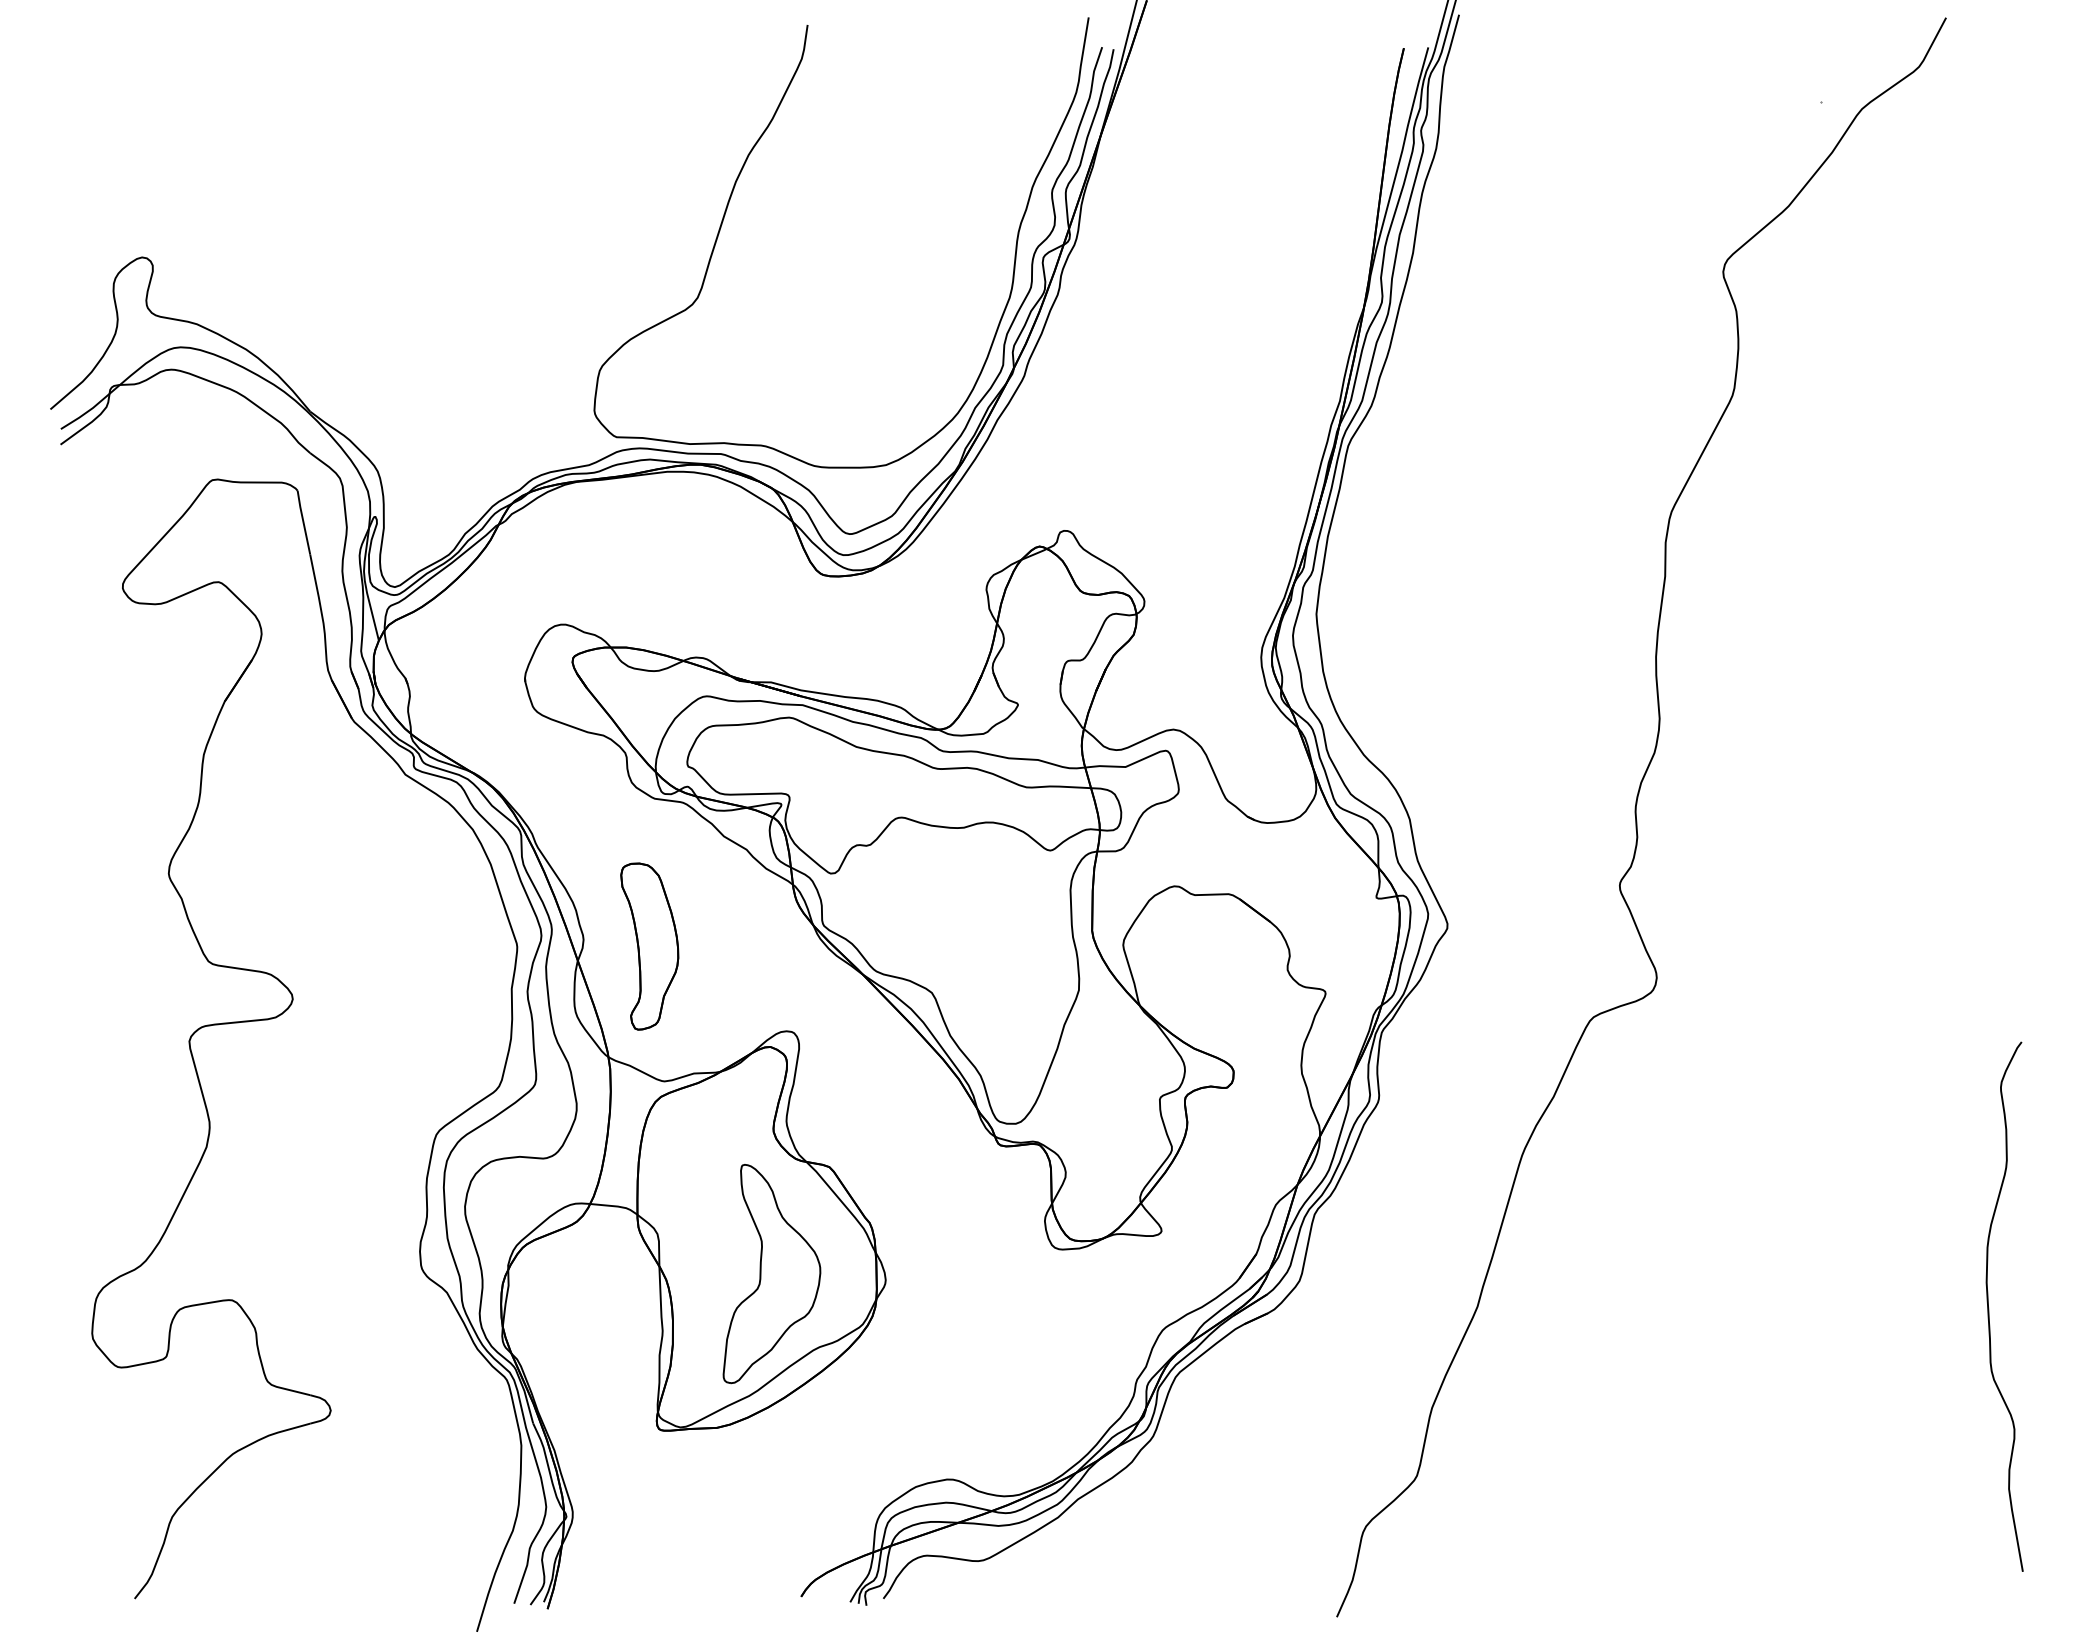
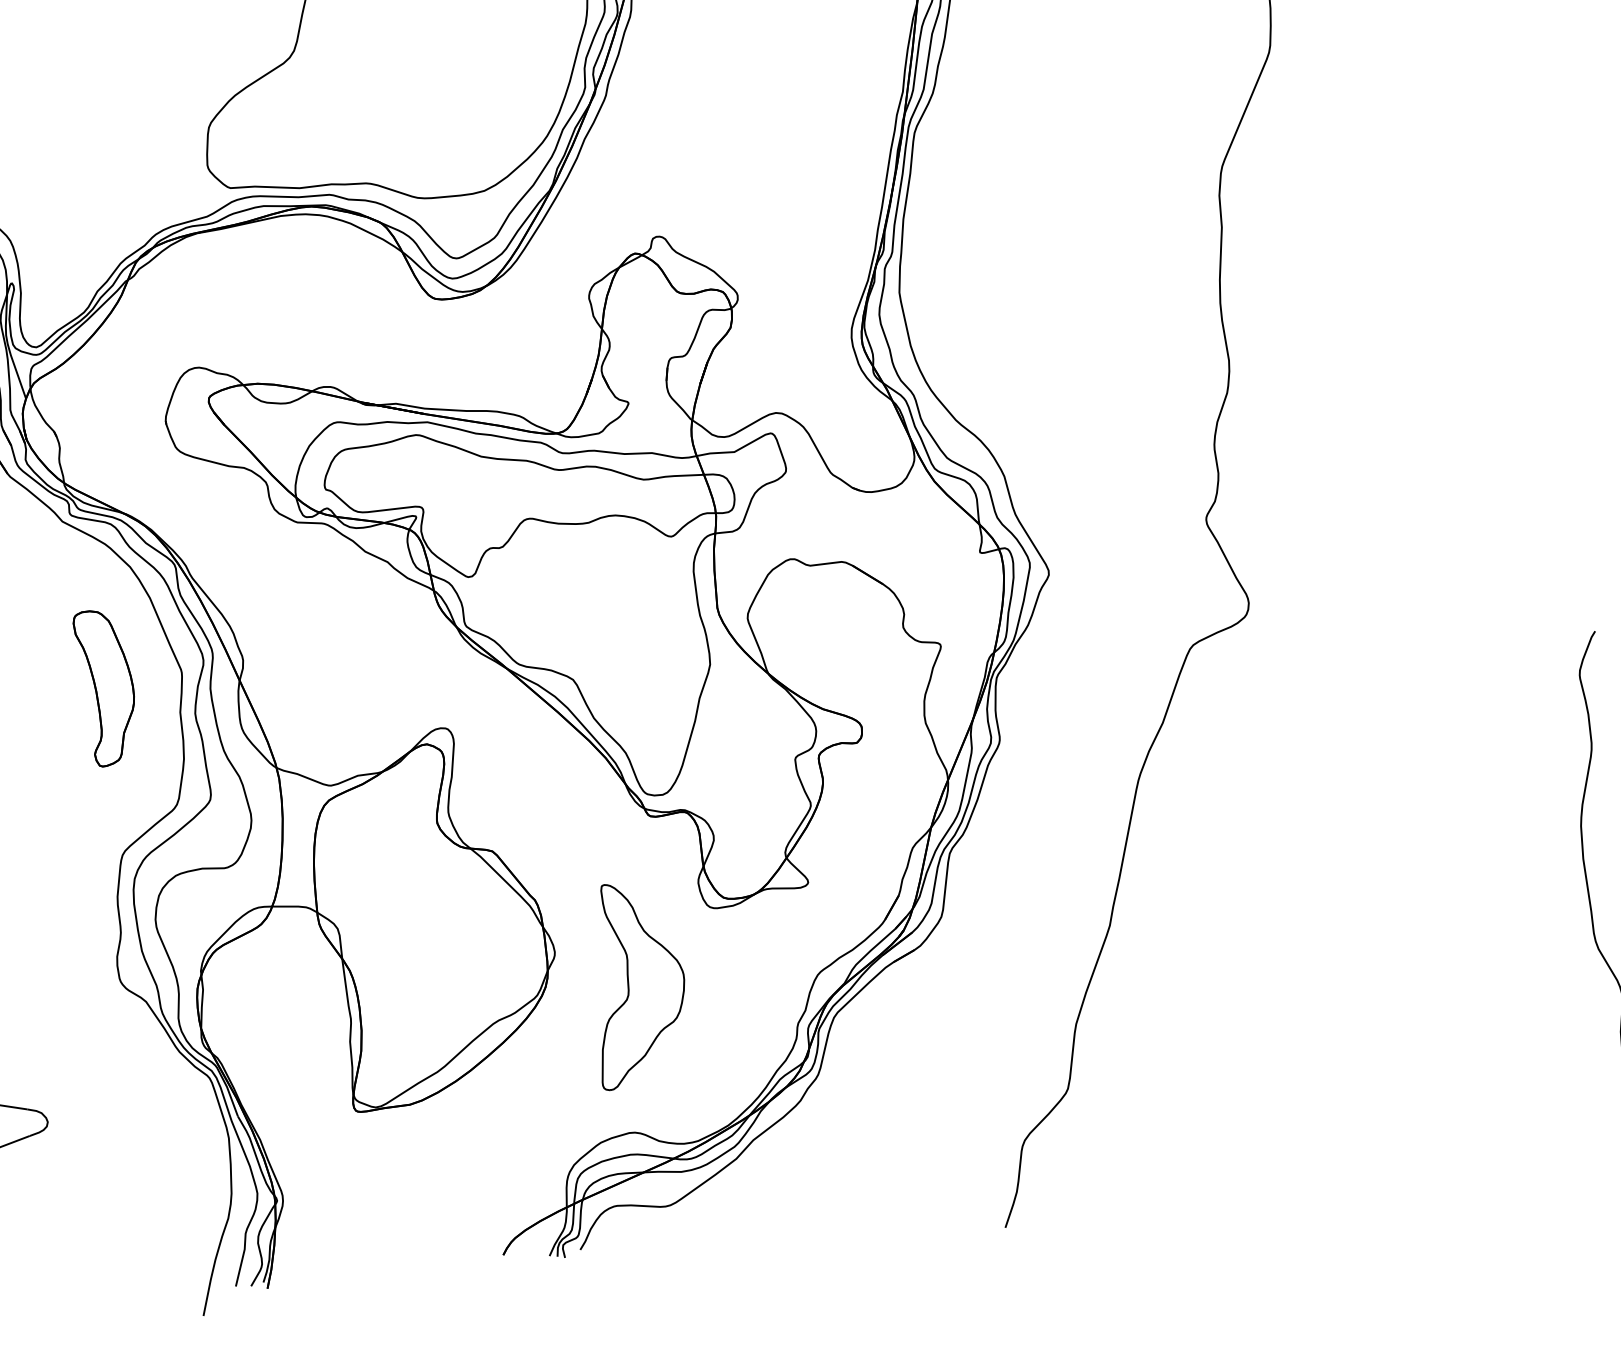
part: (649, 946) -> (106, 687), moved
part: (771, 1274) -> (638, 985), moved

